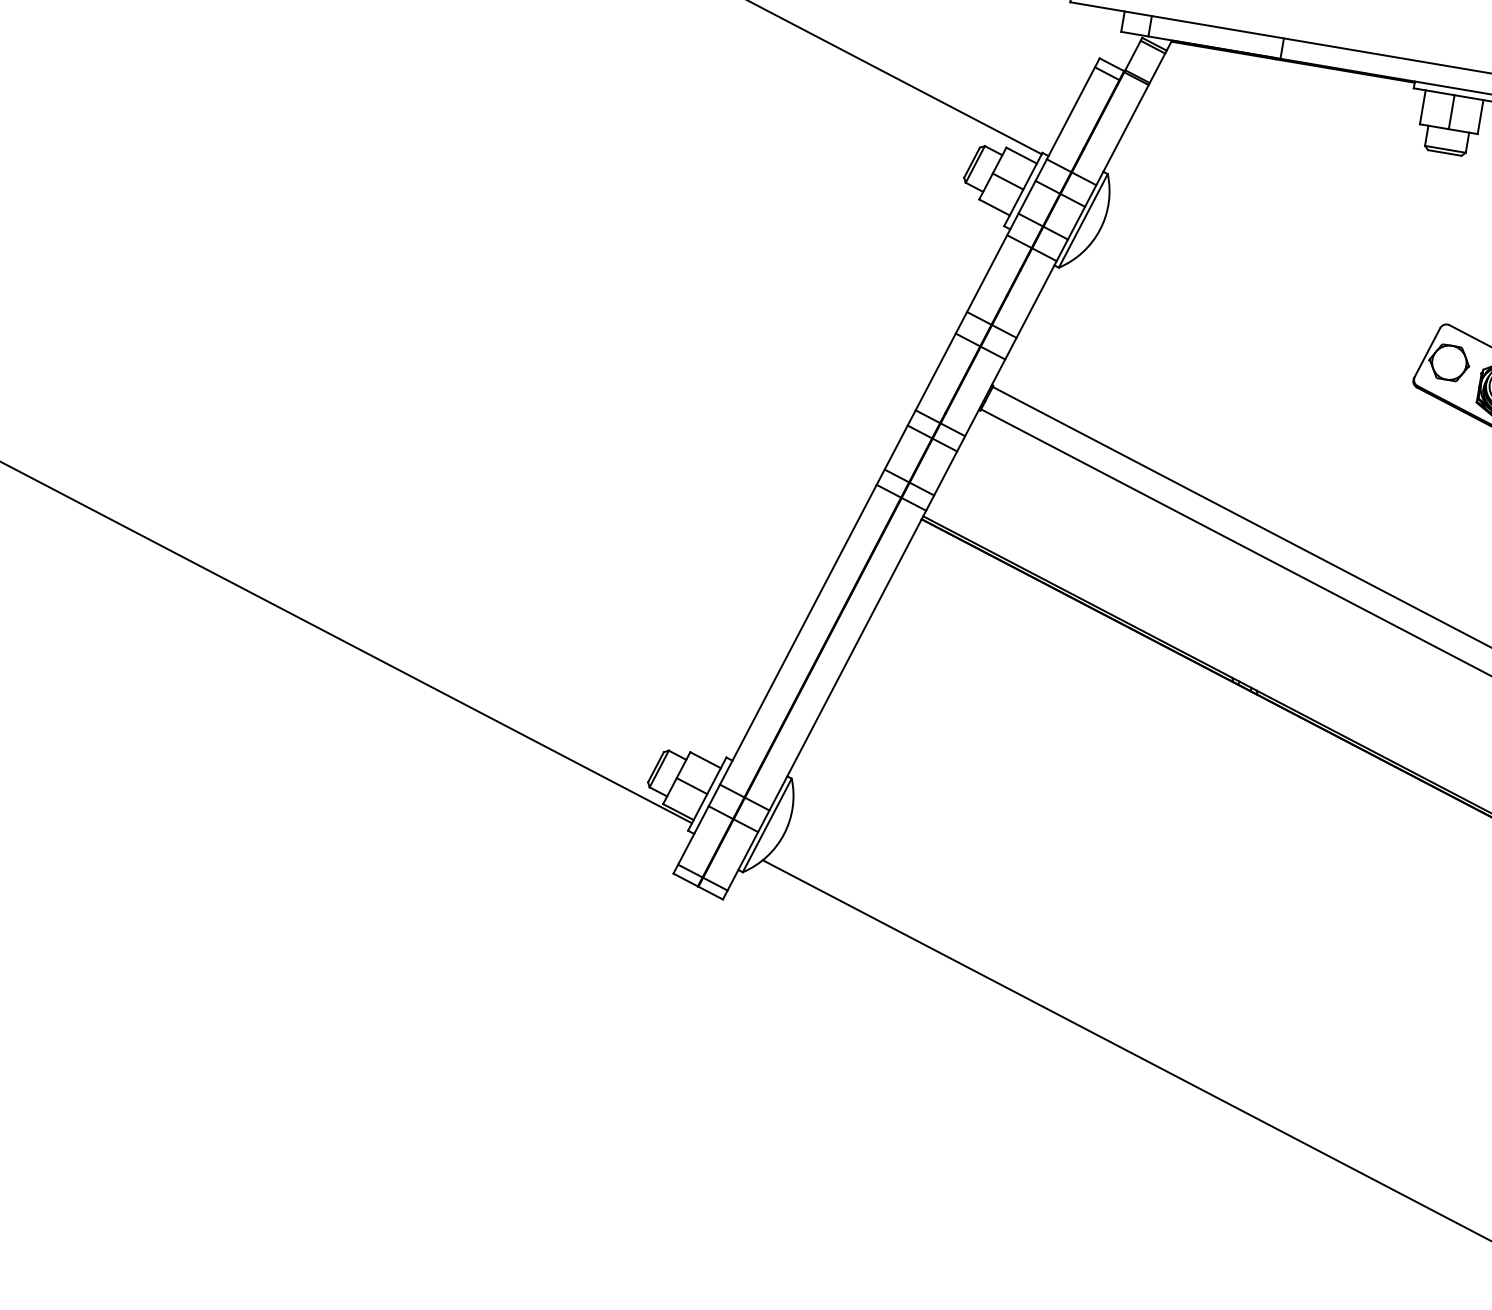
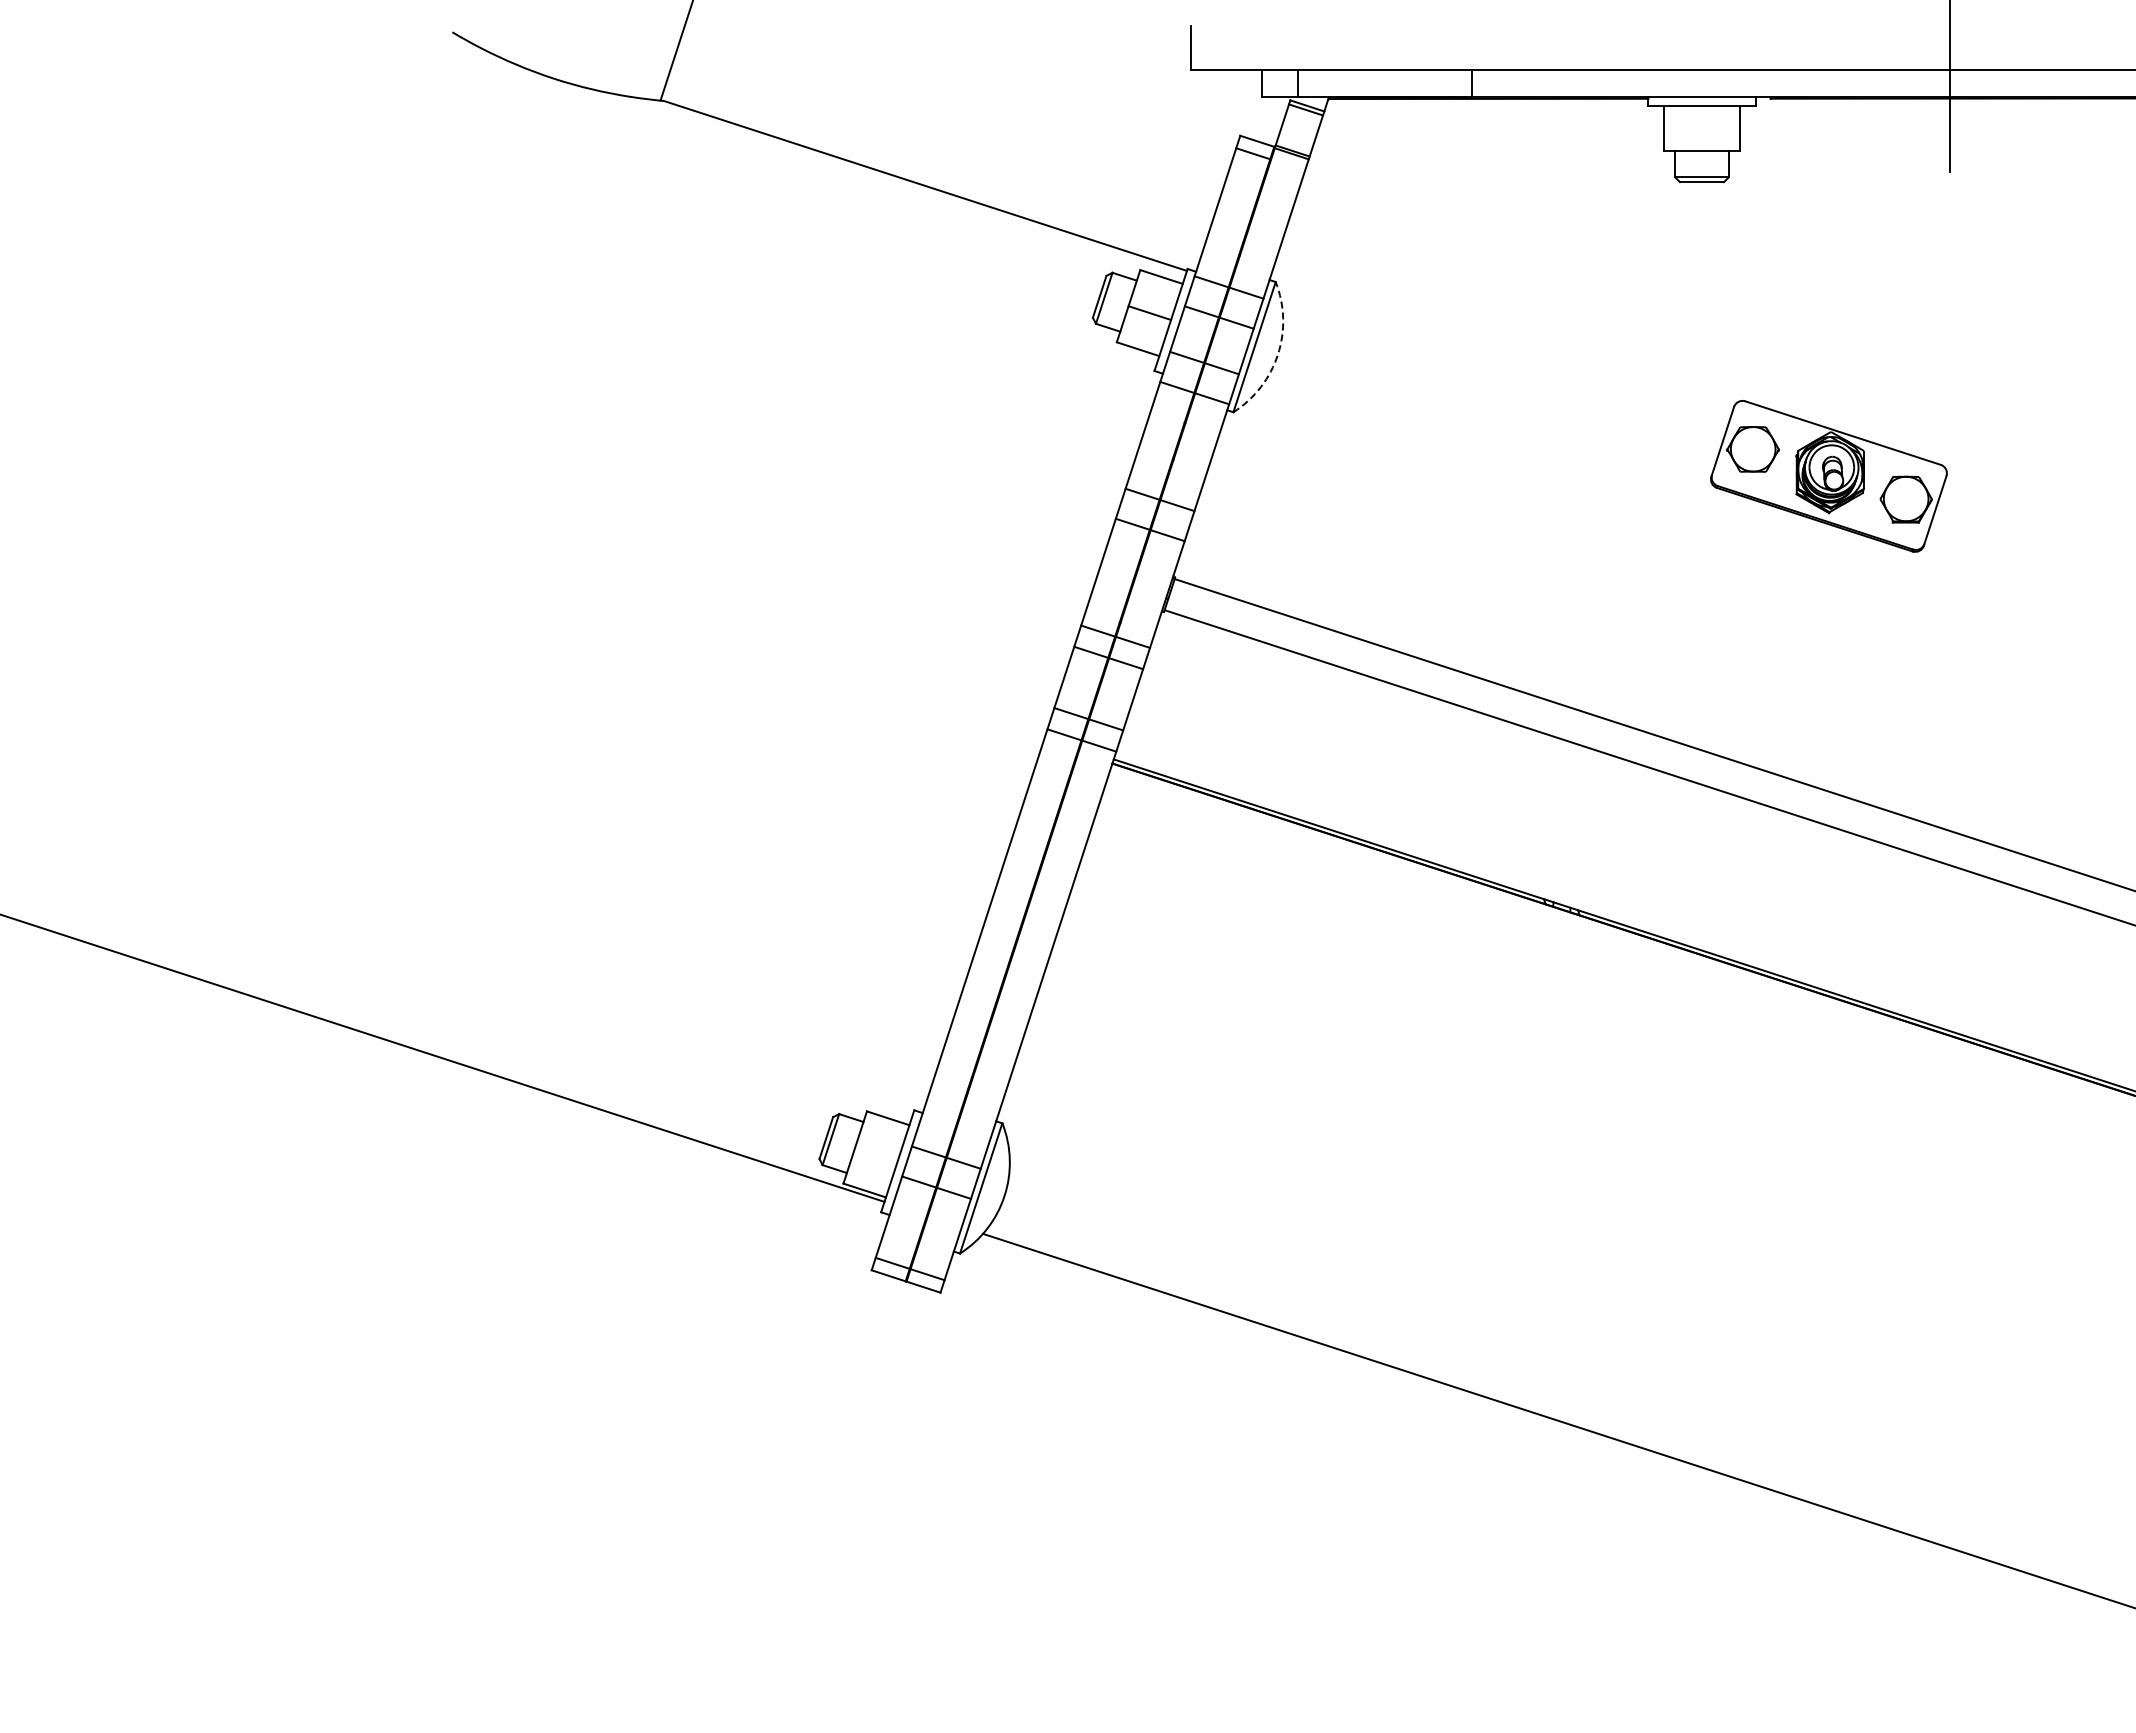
line: (1451, 112) -> (1701, 128), removed
arc: (1099, 229) -> (1277, 354), solid -> dashed
line: (692, 786) -> (876, 1154), removed

